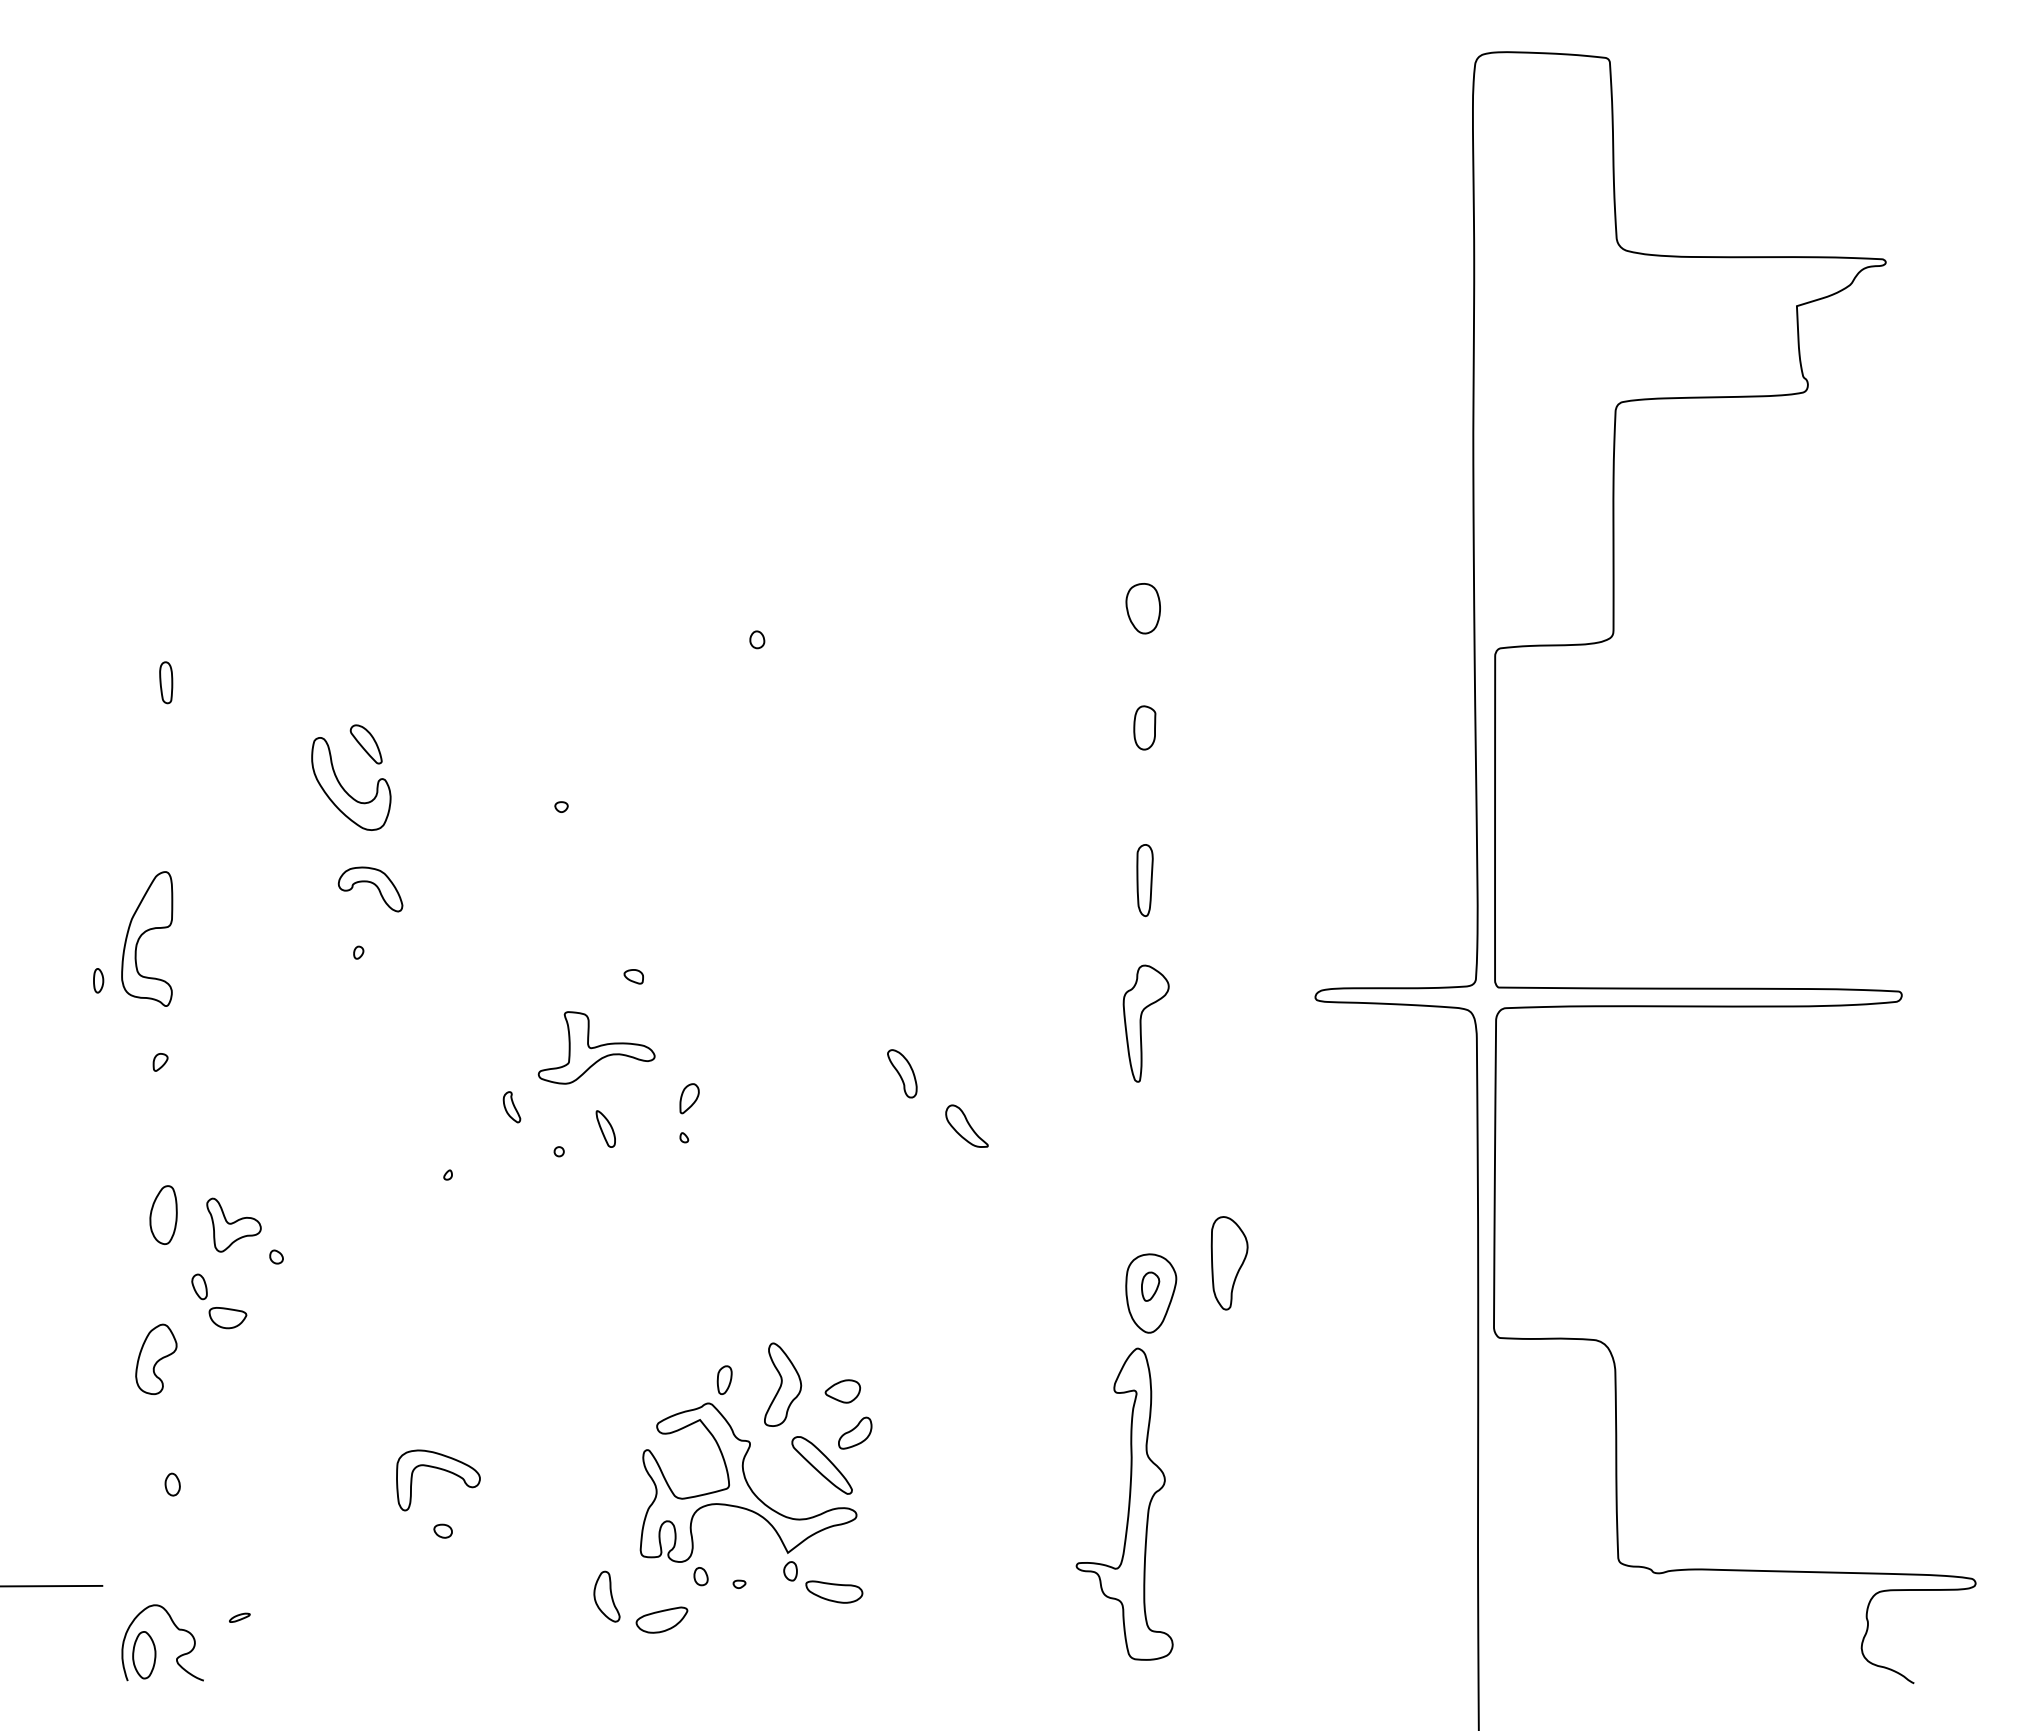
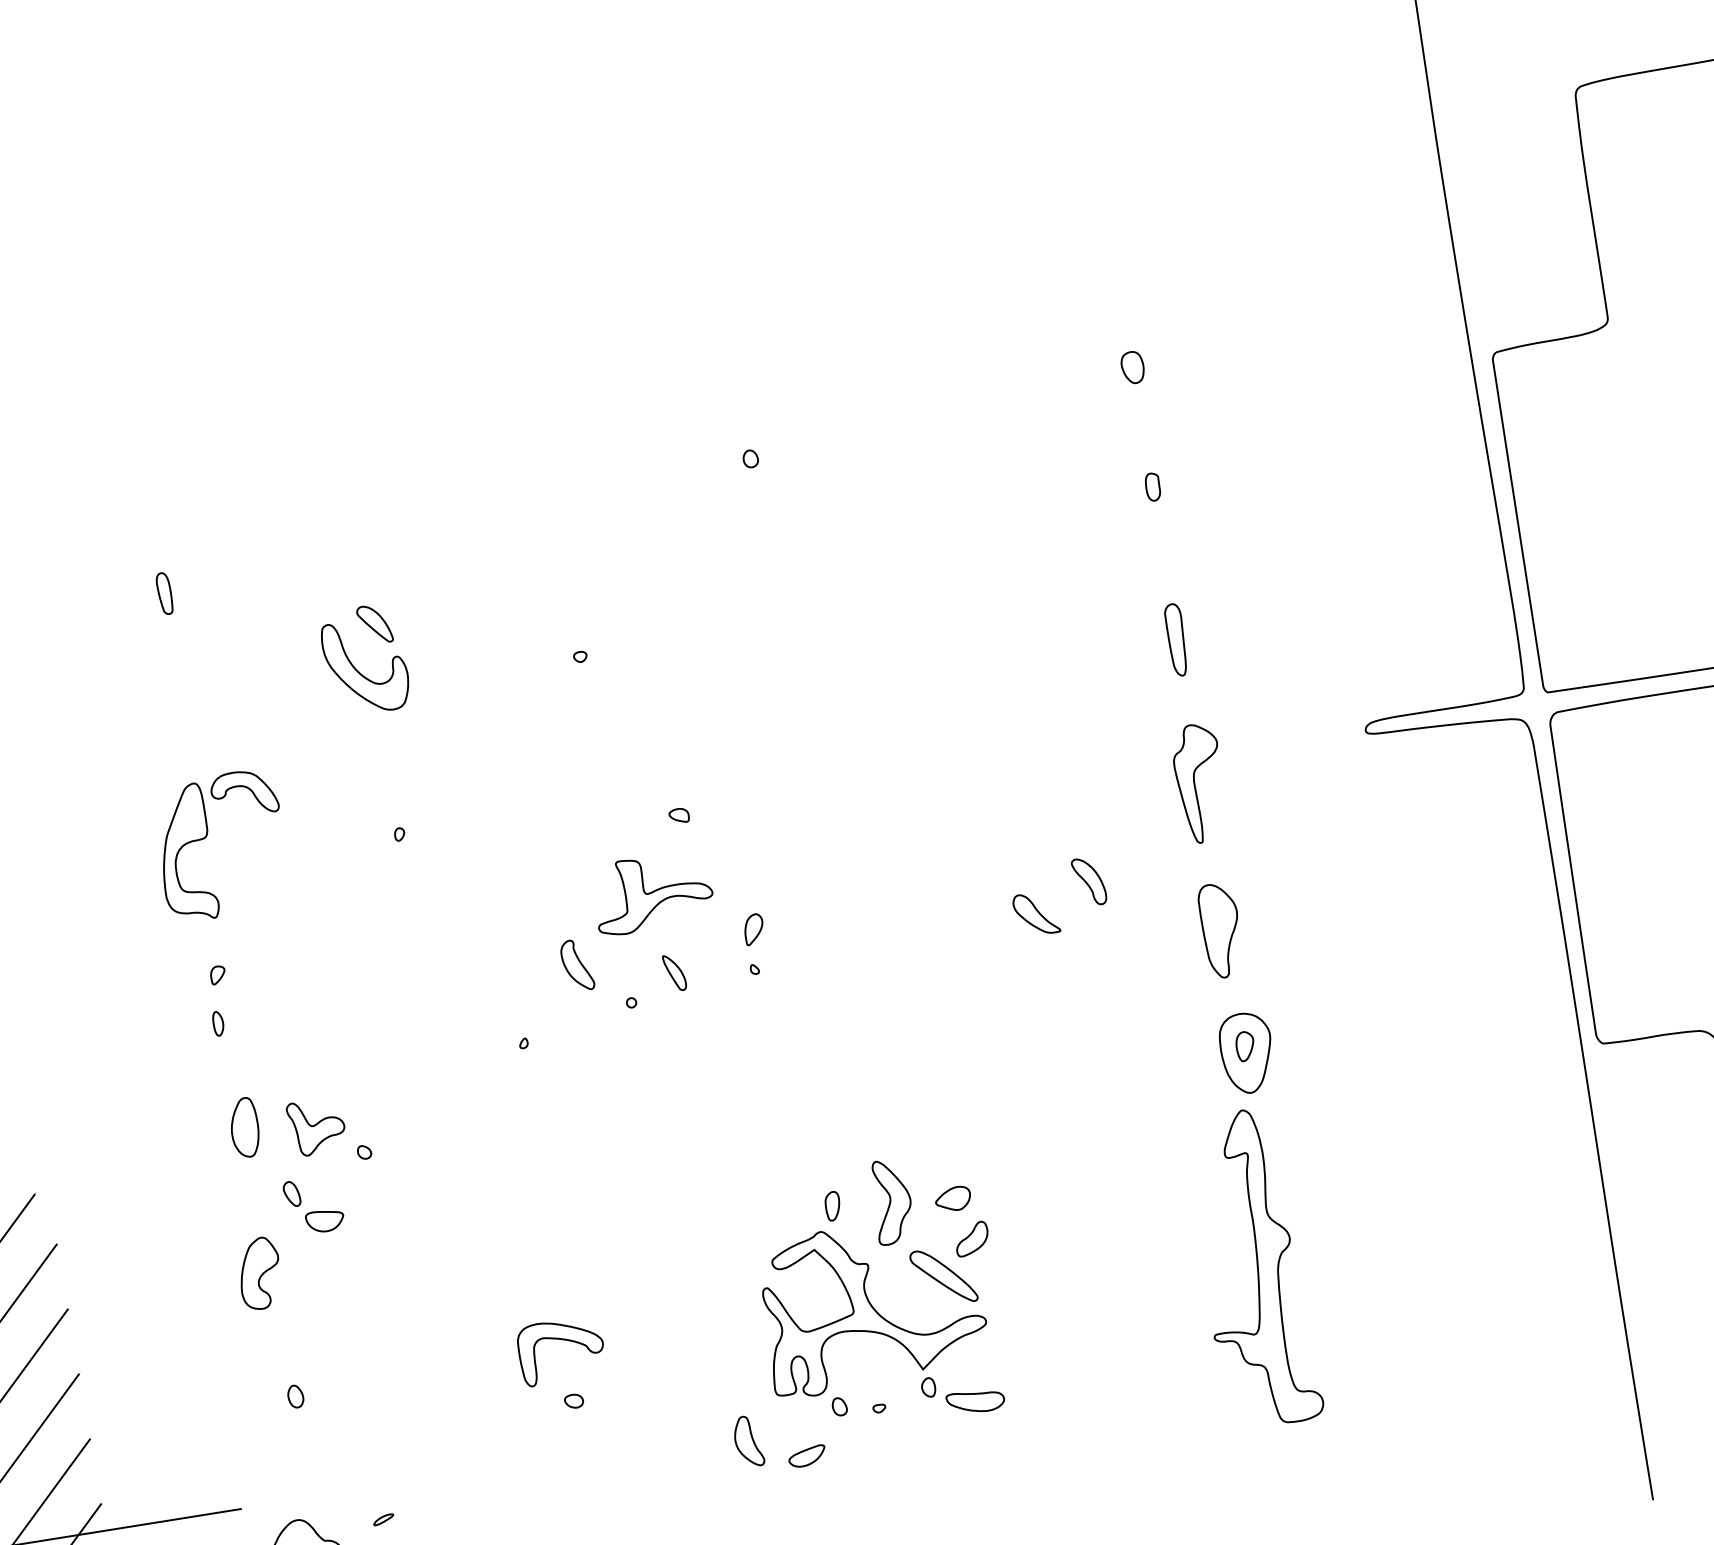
part: (1143, 608) -> (1133, 367), size x0.62
part: (1144, 727) -> (1152, 486), size x0.62
part: (370, 889) -> (244, 793), moved
part: (98, 980) -> (218, 1023), moved
part: (902, 1073) -> (1089, 881), moved
part: (511, 1107) -> (576, 965), size x1.67
part: (1229, 1263) -> (1221, 930), moved
part: (661, 1619) -> (806, 1455), size x0.71

